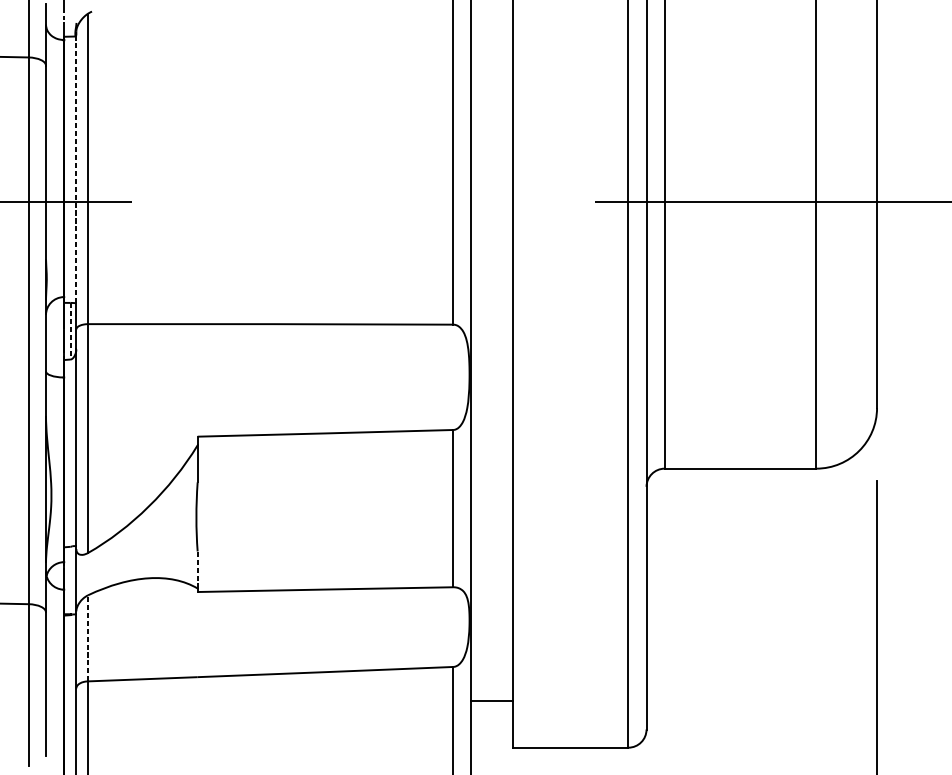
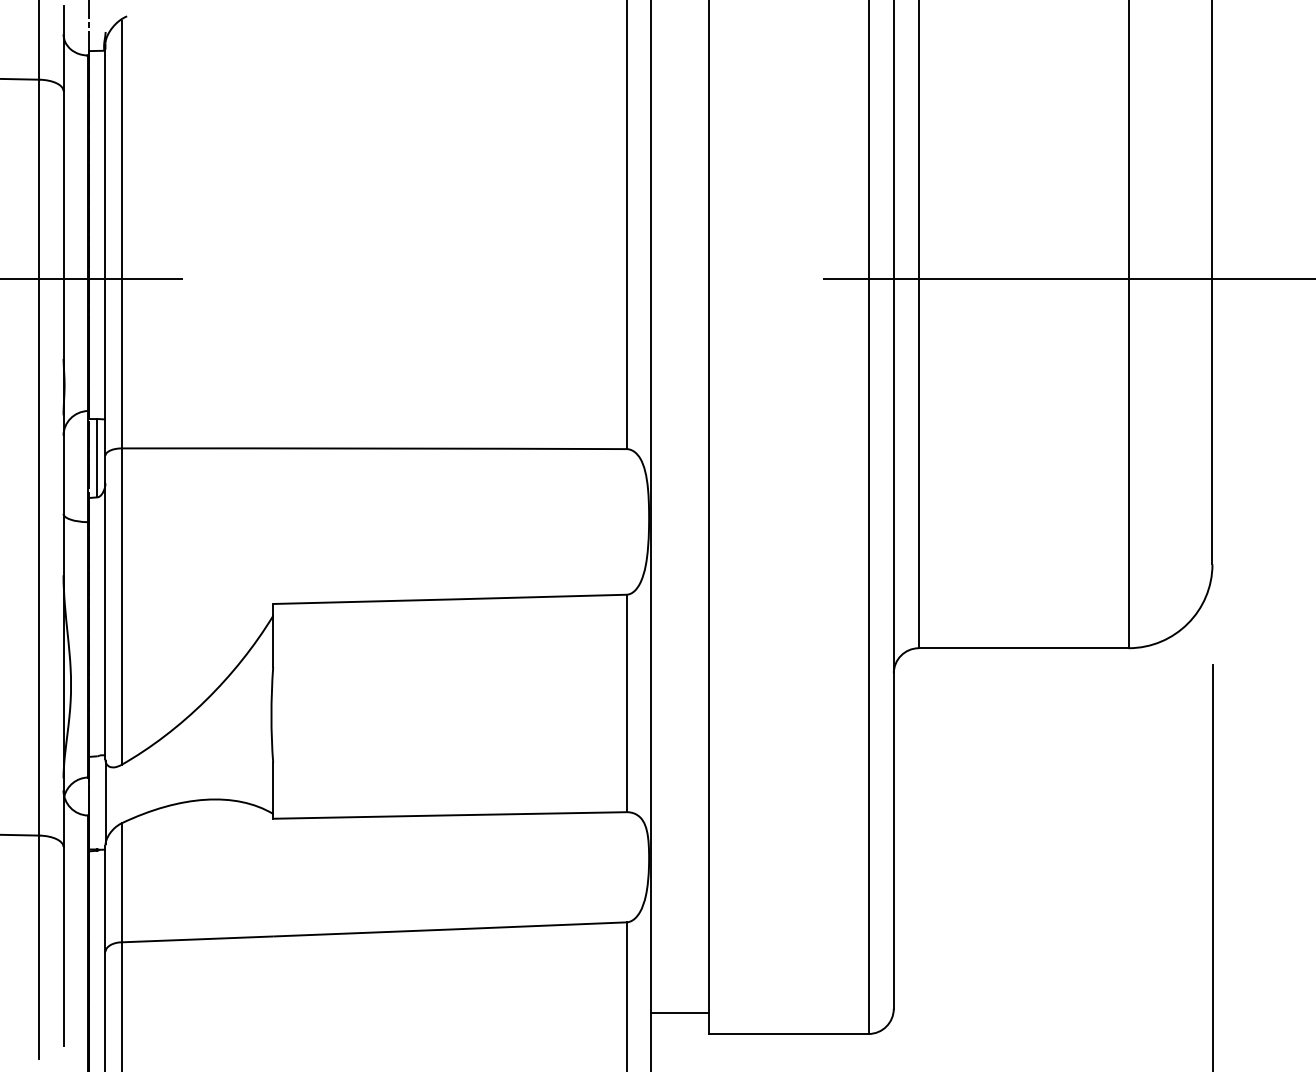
line: (76, 169) -> (105, 234), dashed -> solid
line: (70, 331) -> (97, 458), dashed -> solid
line: (197, 570) -> (273, 788), dashed -> solid
line: (87, 638) -> (121, 882), dashed -> solid
line: (491, 701) -> (679, 1013), moved

